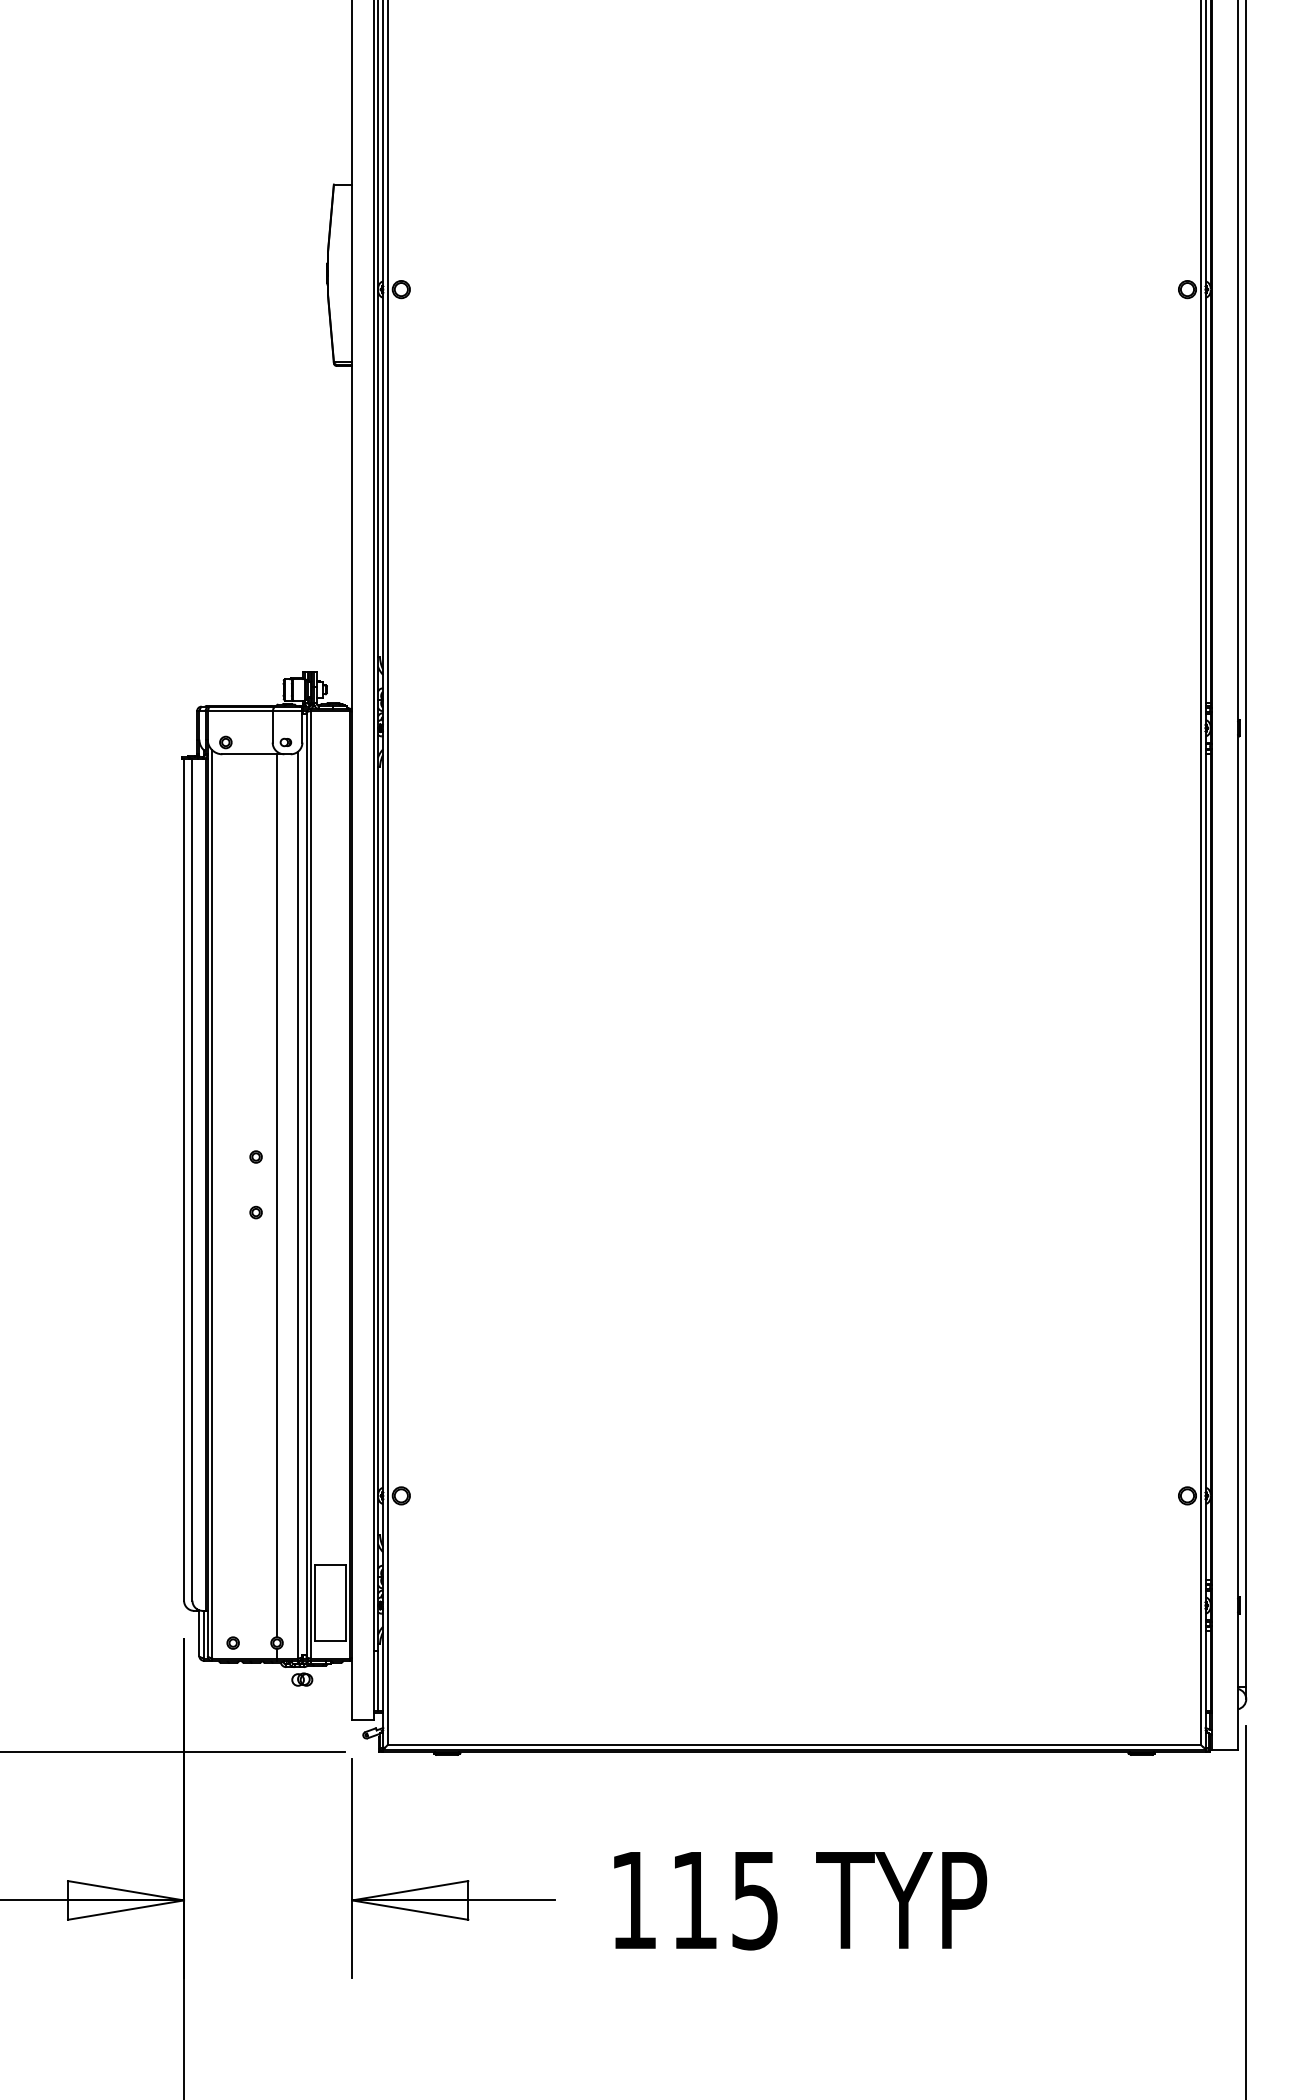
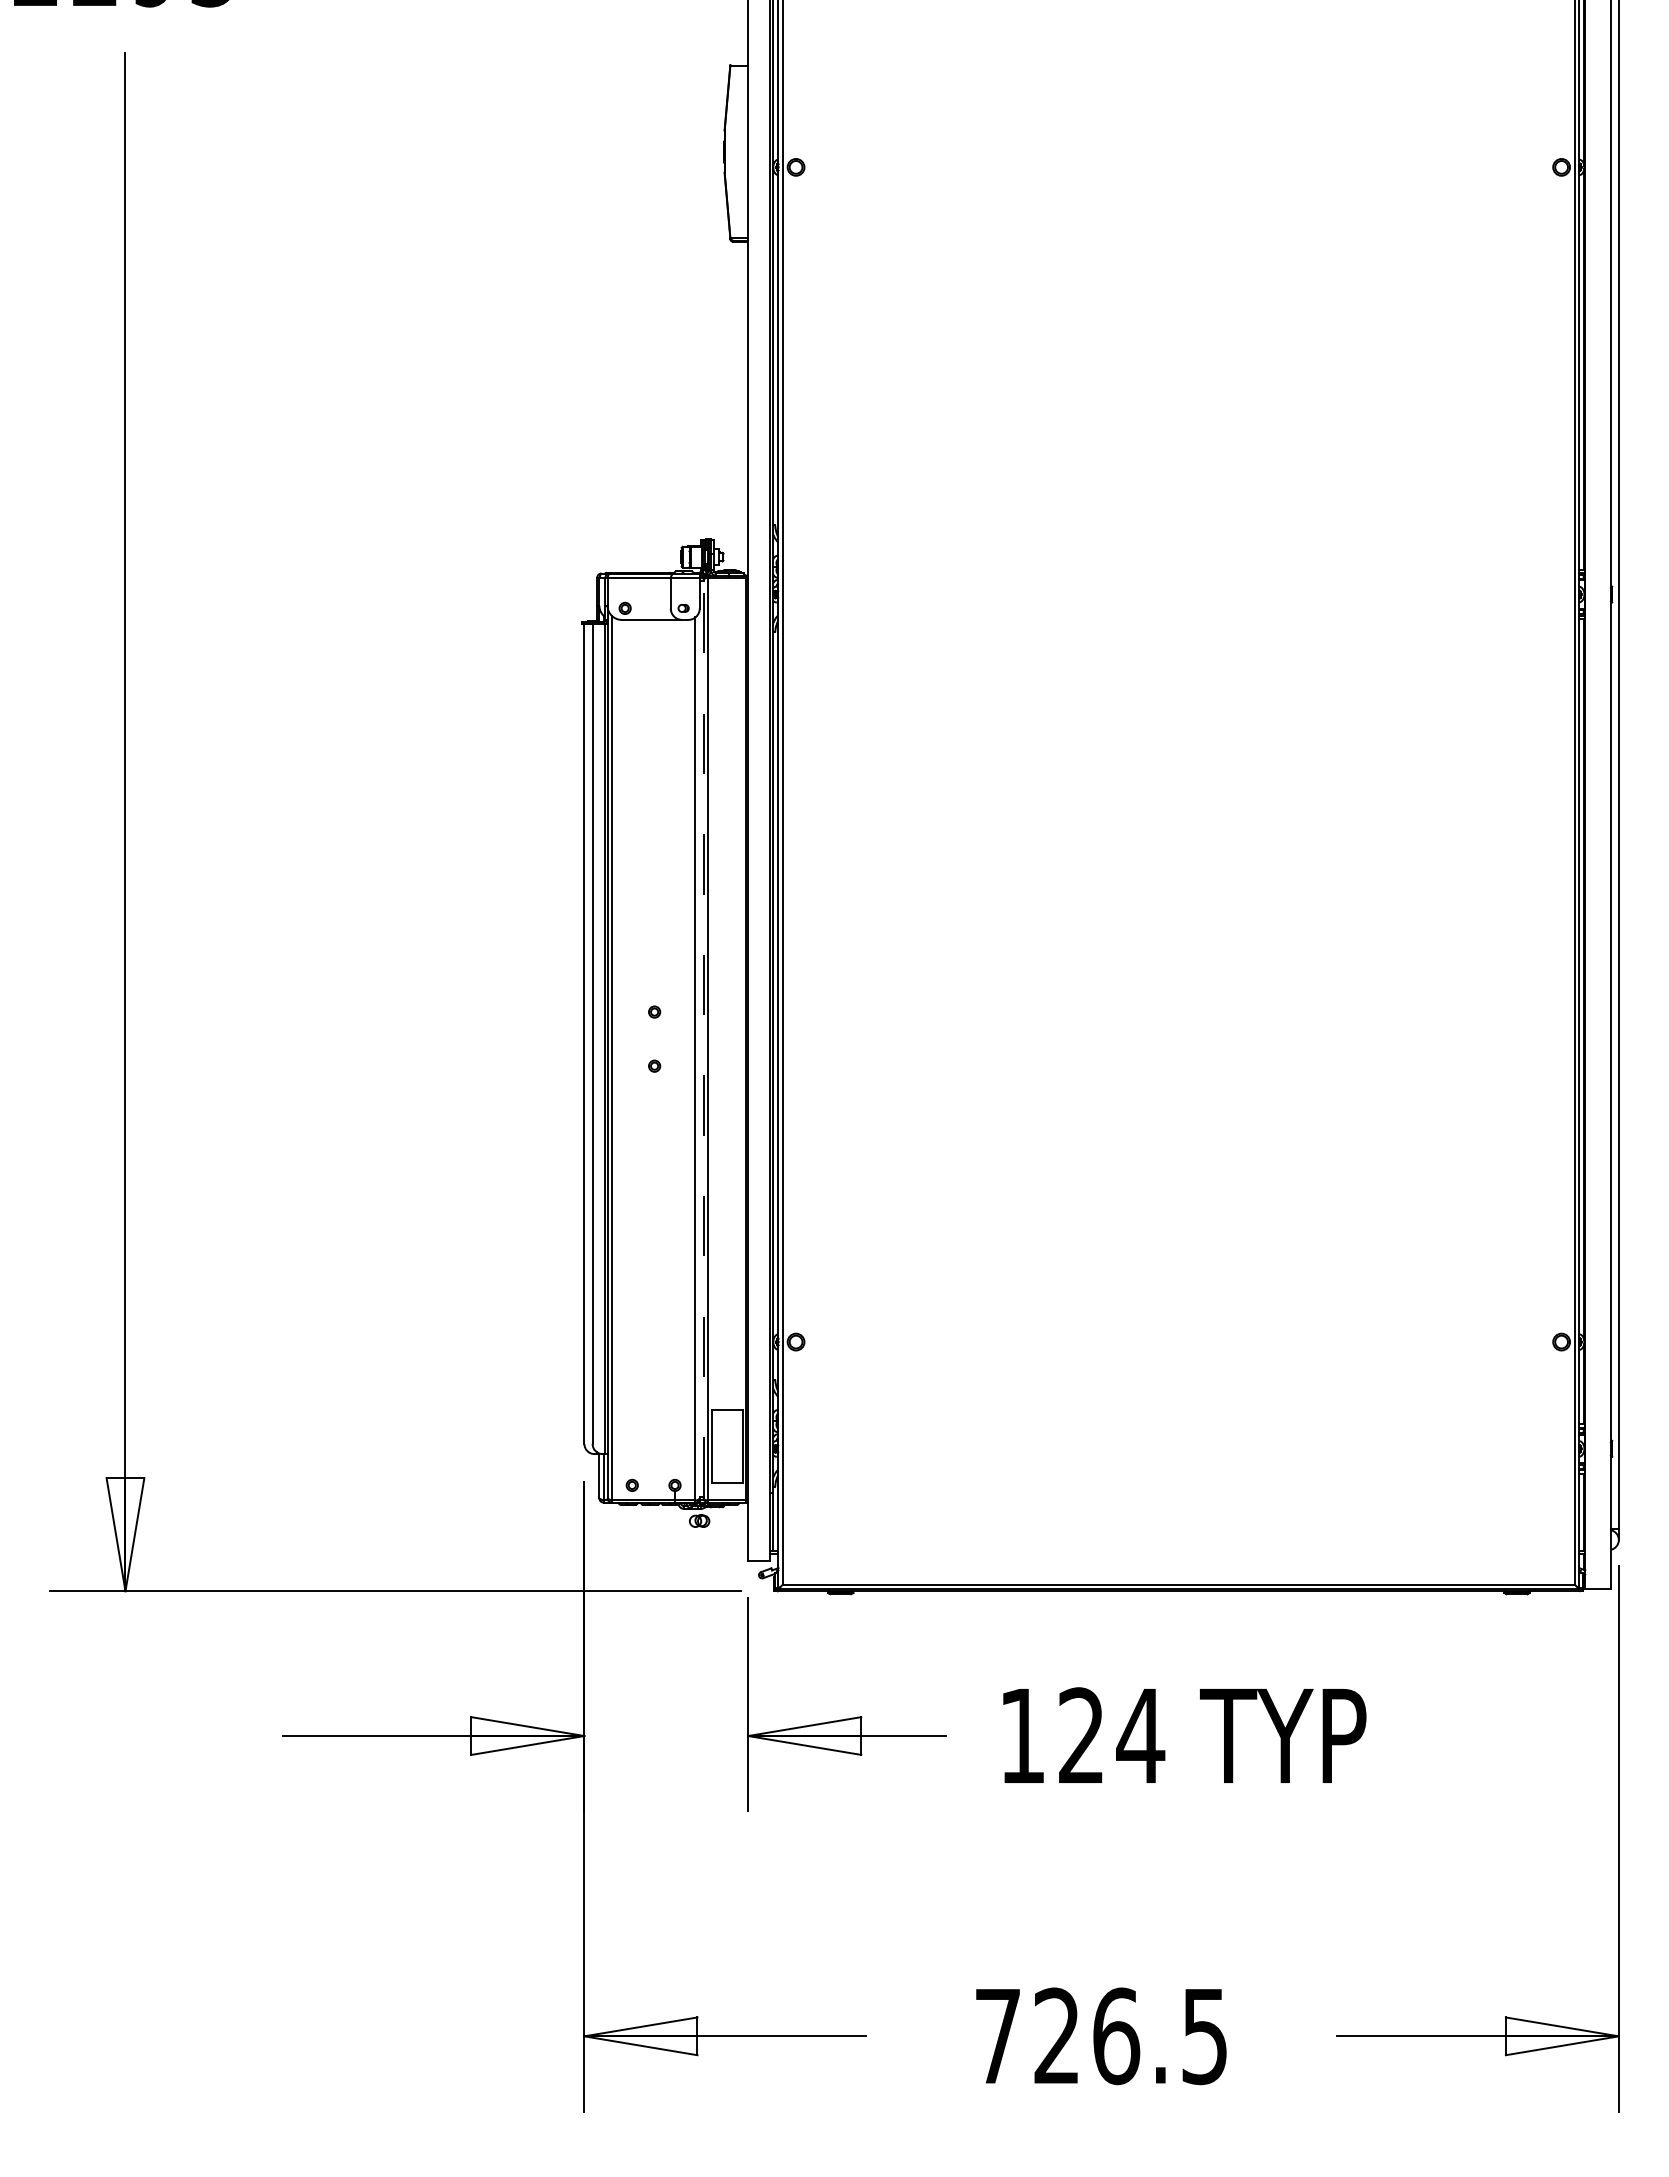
line: (306, 1184) -> (703, 1038), solid -> dashed
line: (277, 1195) -> (675, 1049), removed
text: (726, 1899) -> (1112, 1735), 115 -> 124

